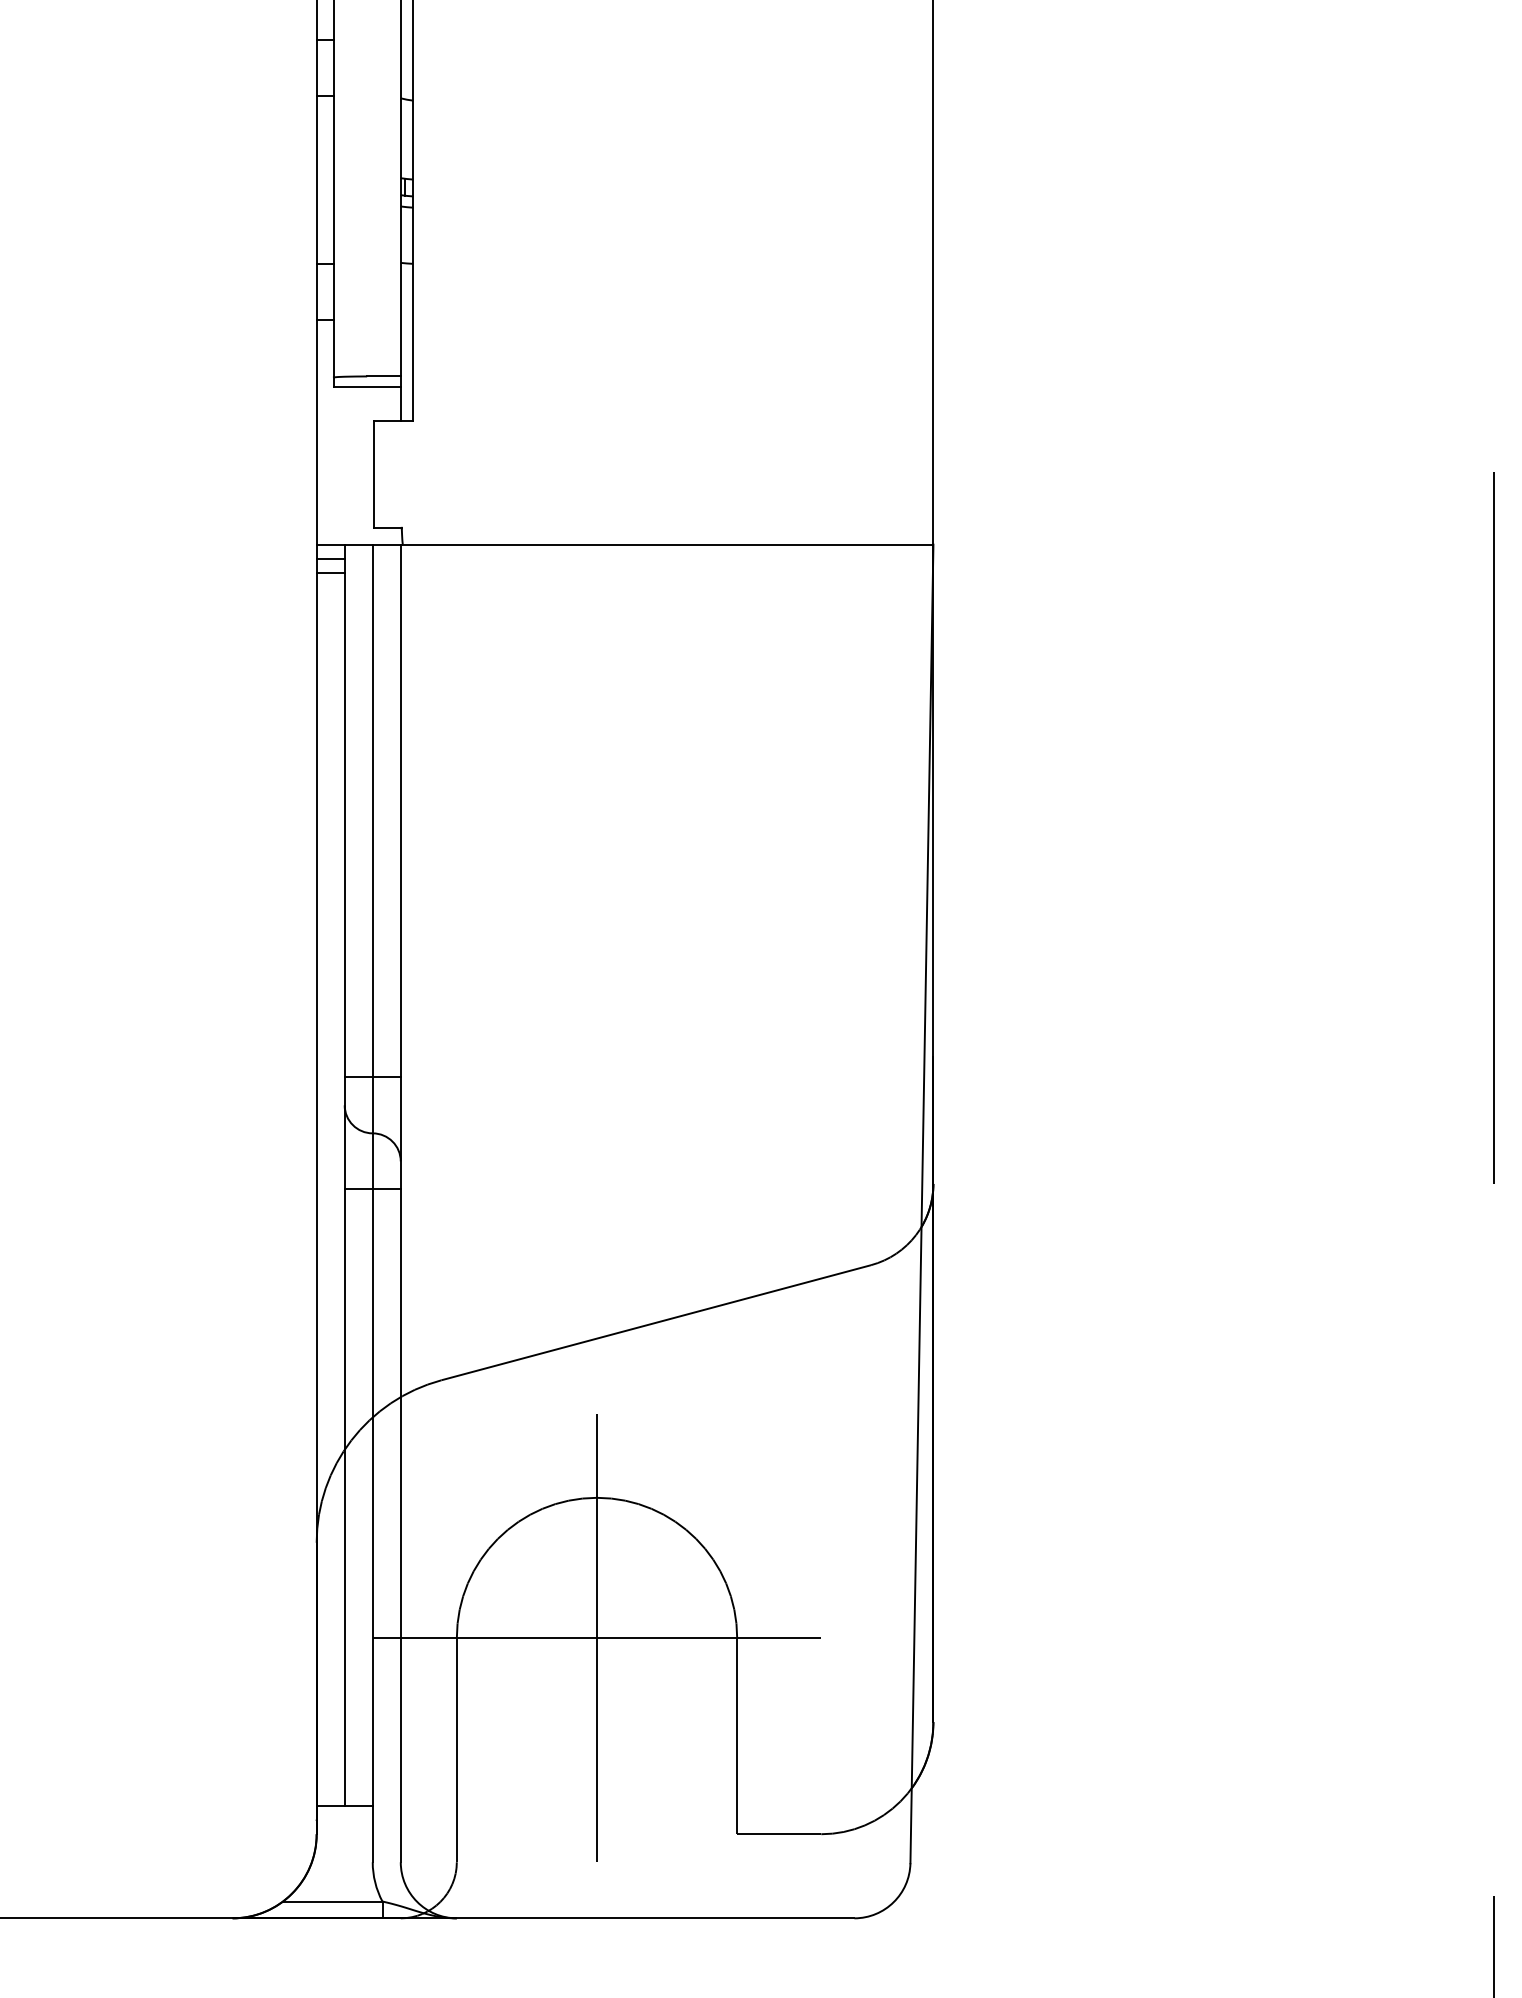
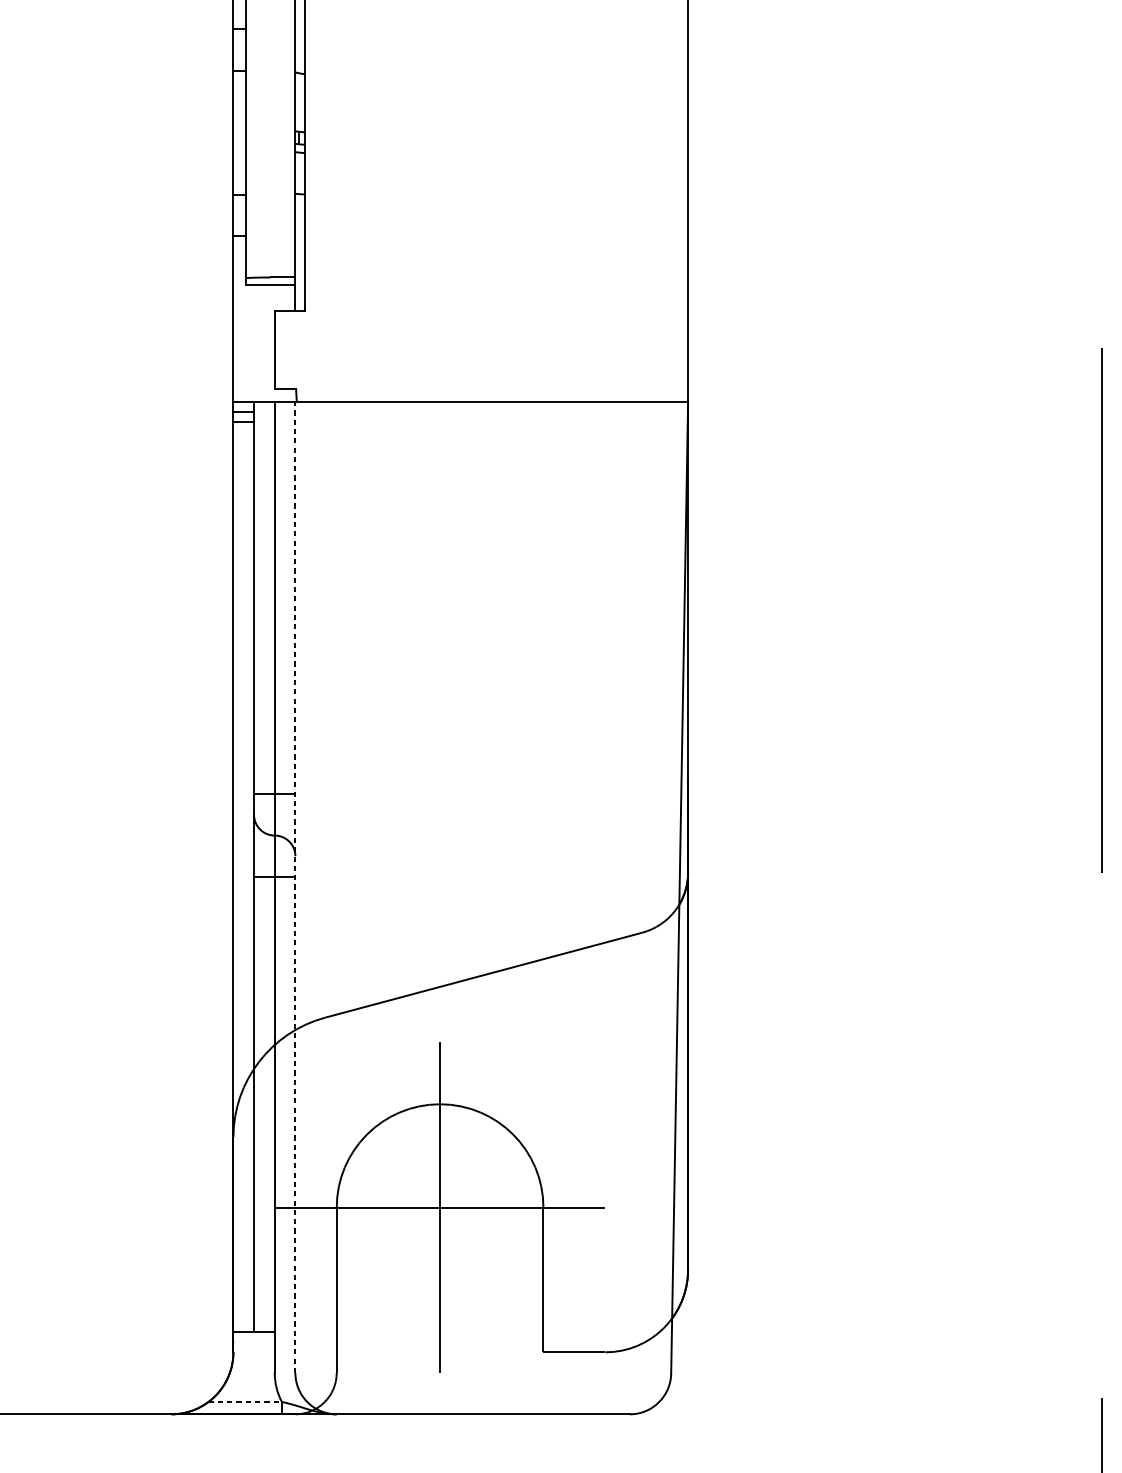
line: (400, 1203) -> (295, 887), solid -> dashed
line: (332, 1901) -> (245, 1401), solid -> dashed

